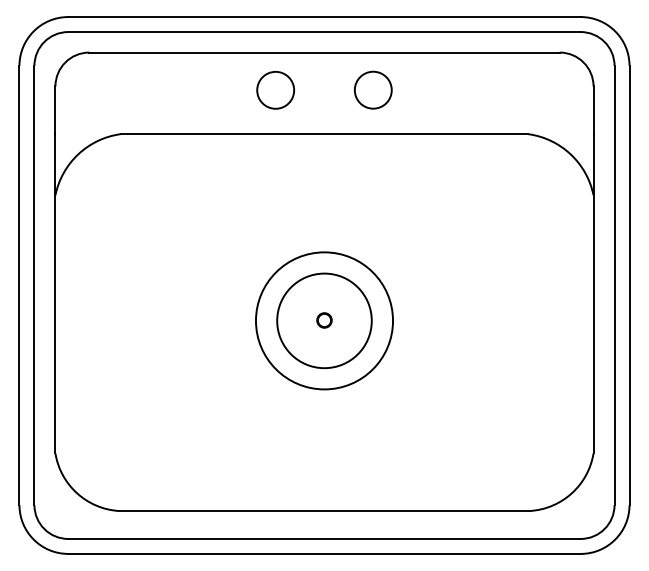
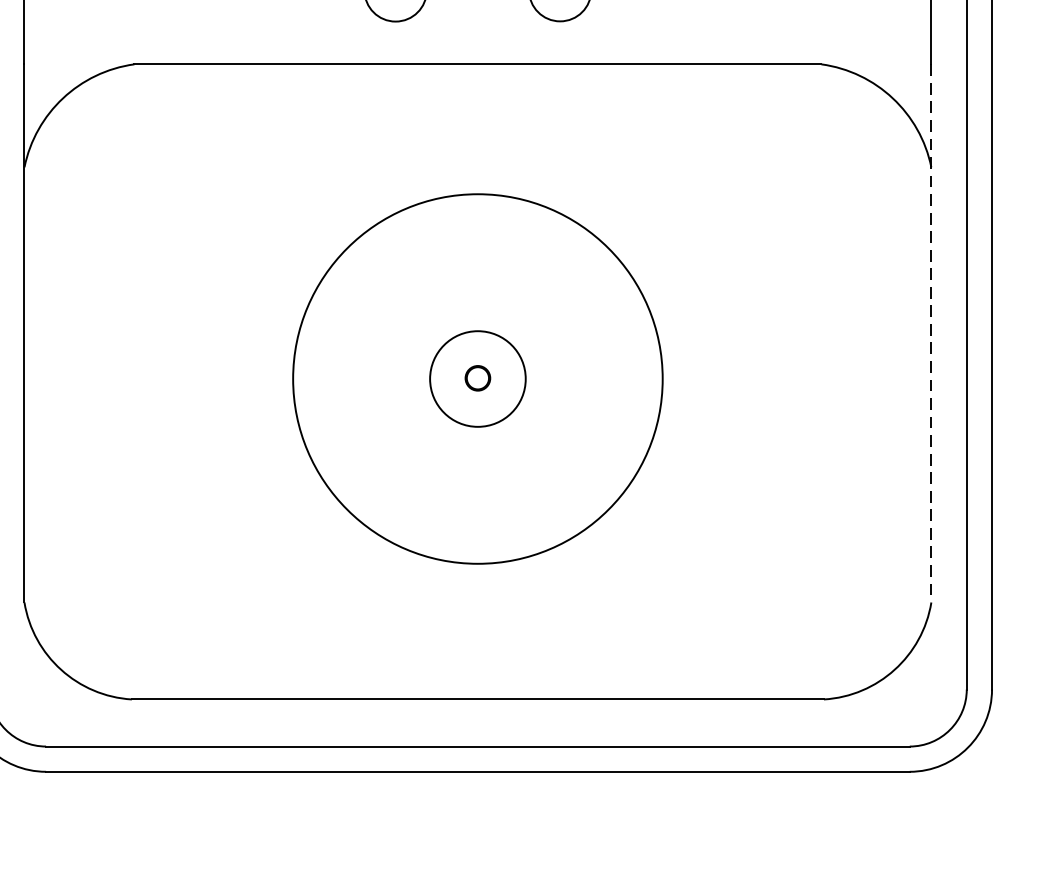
line: (593, 293) -> (931, 332), solid -> dashed
circle: (324, 320) -> (477, 378), size x0.6
circle: (324, 320) -> (477, 378), size x1.6

